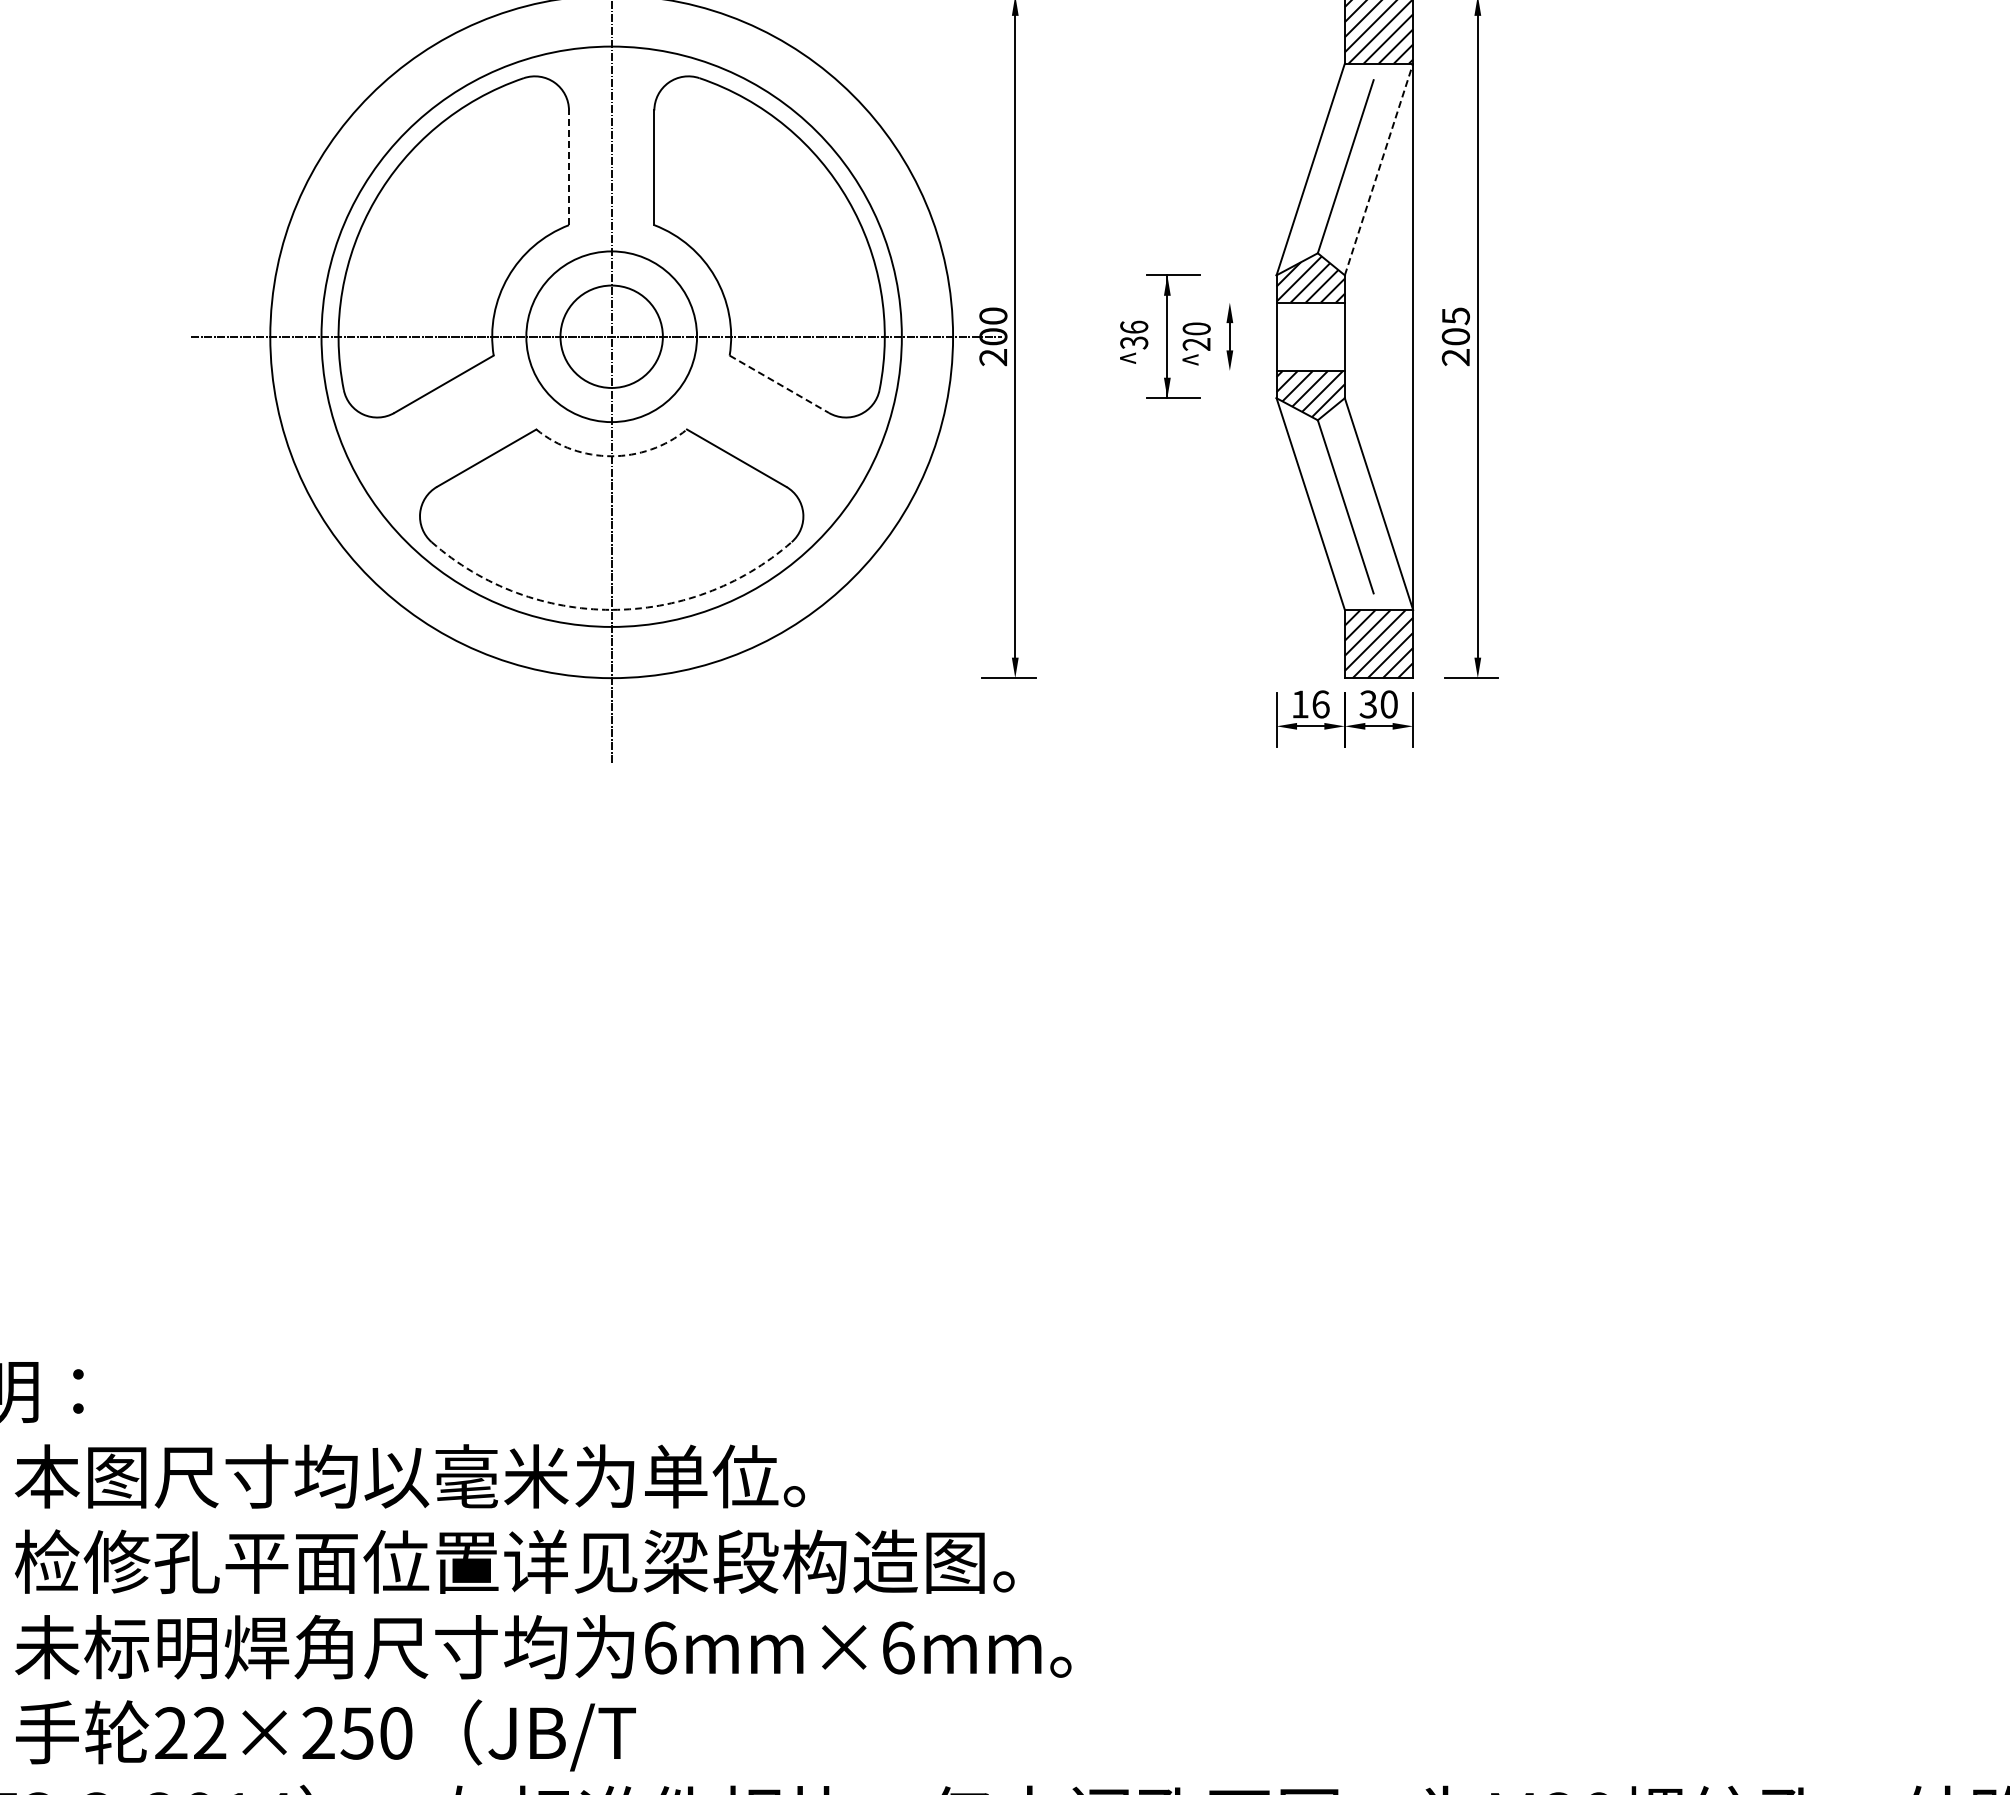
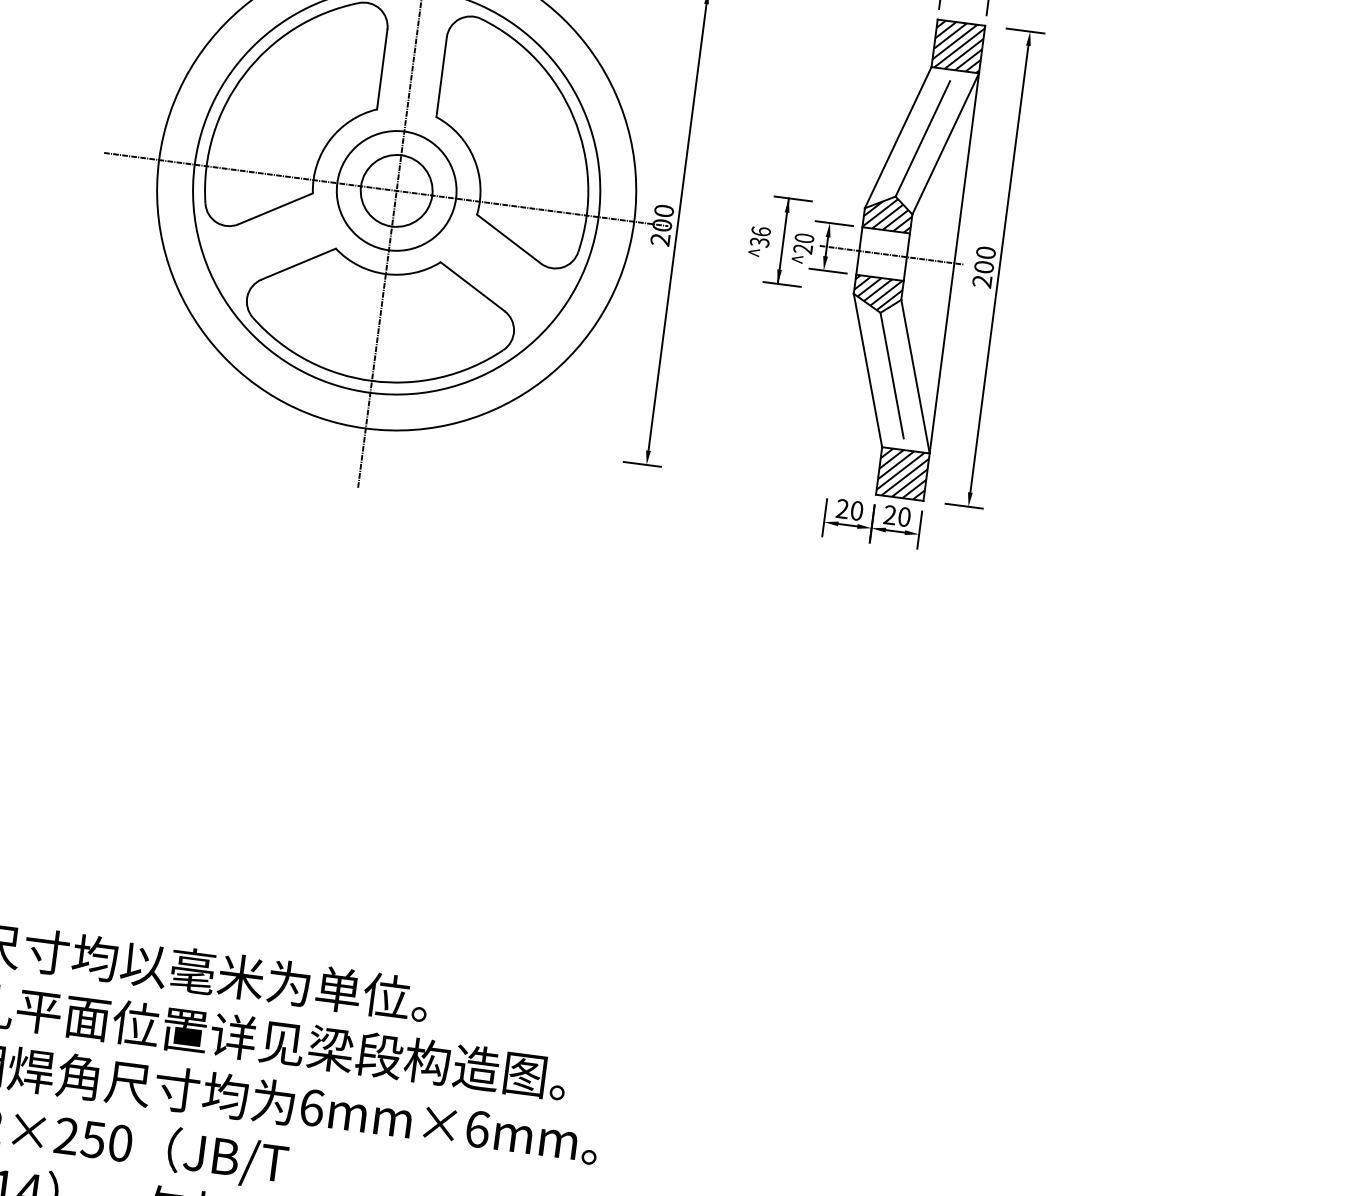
line: (569, 167) -> (382, 69), dashed -> solid
line: (1379, 169) -> (946, 143), dashed -> solid
line: (1235, 302) -> (833, 223), added
text: (1455, 316) -> (985, 253), 205 -> 200
line: (1323, 336) -> (892, 255), added
line: (1235, 370) -> (827, 270), added
line: (779, 384) -> (509, 239), dashed -> solid
arc: (611, 456) -> (385, 274), dashed -> solid
arc: (611, 609) -> (371, 380), dashed -> solid
text: (1310, 704) -> (849, 509), 16 -> 20
text: (1368, 704) -> (890, 515), 30 -> 20

